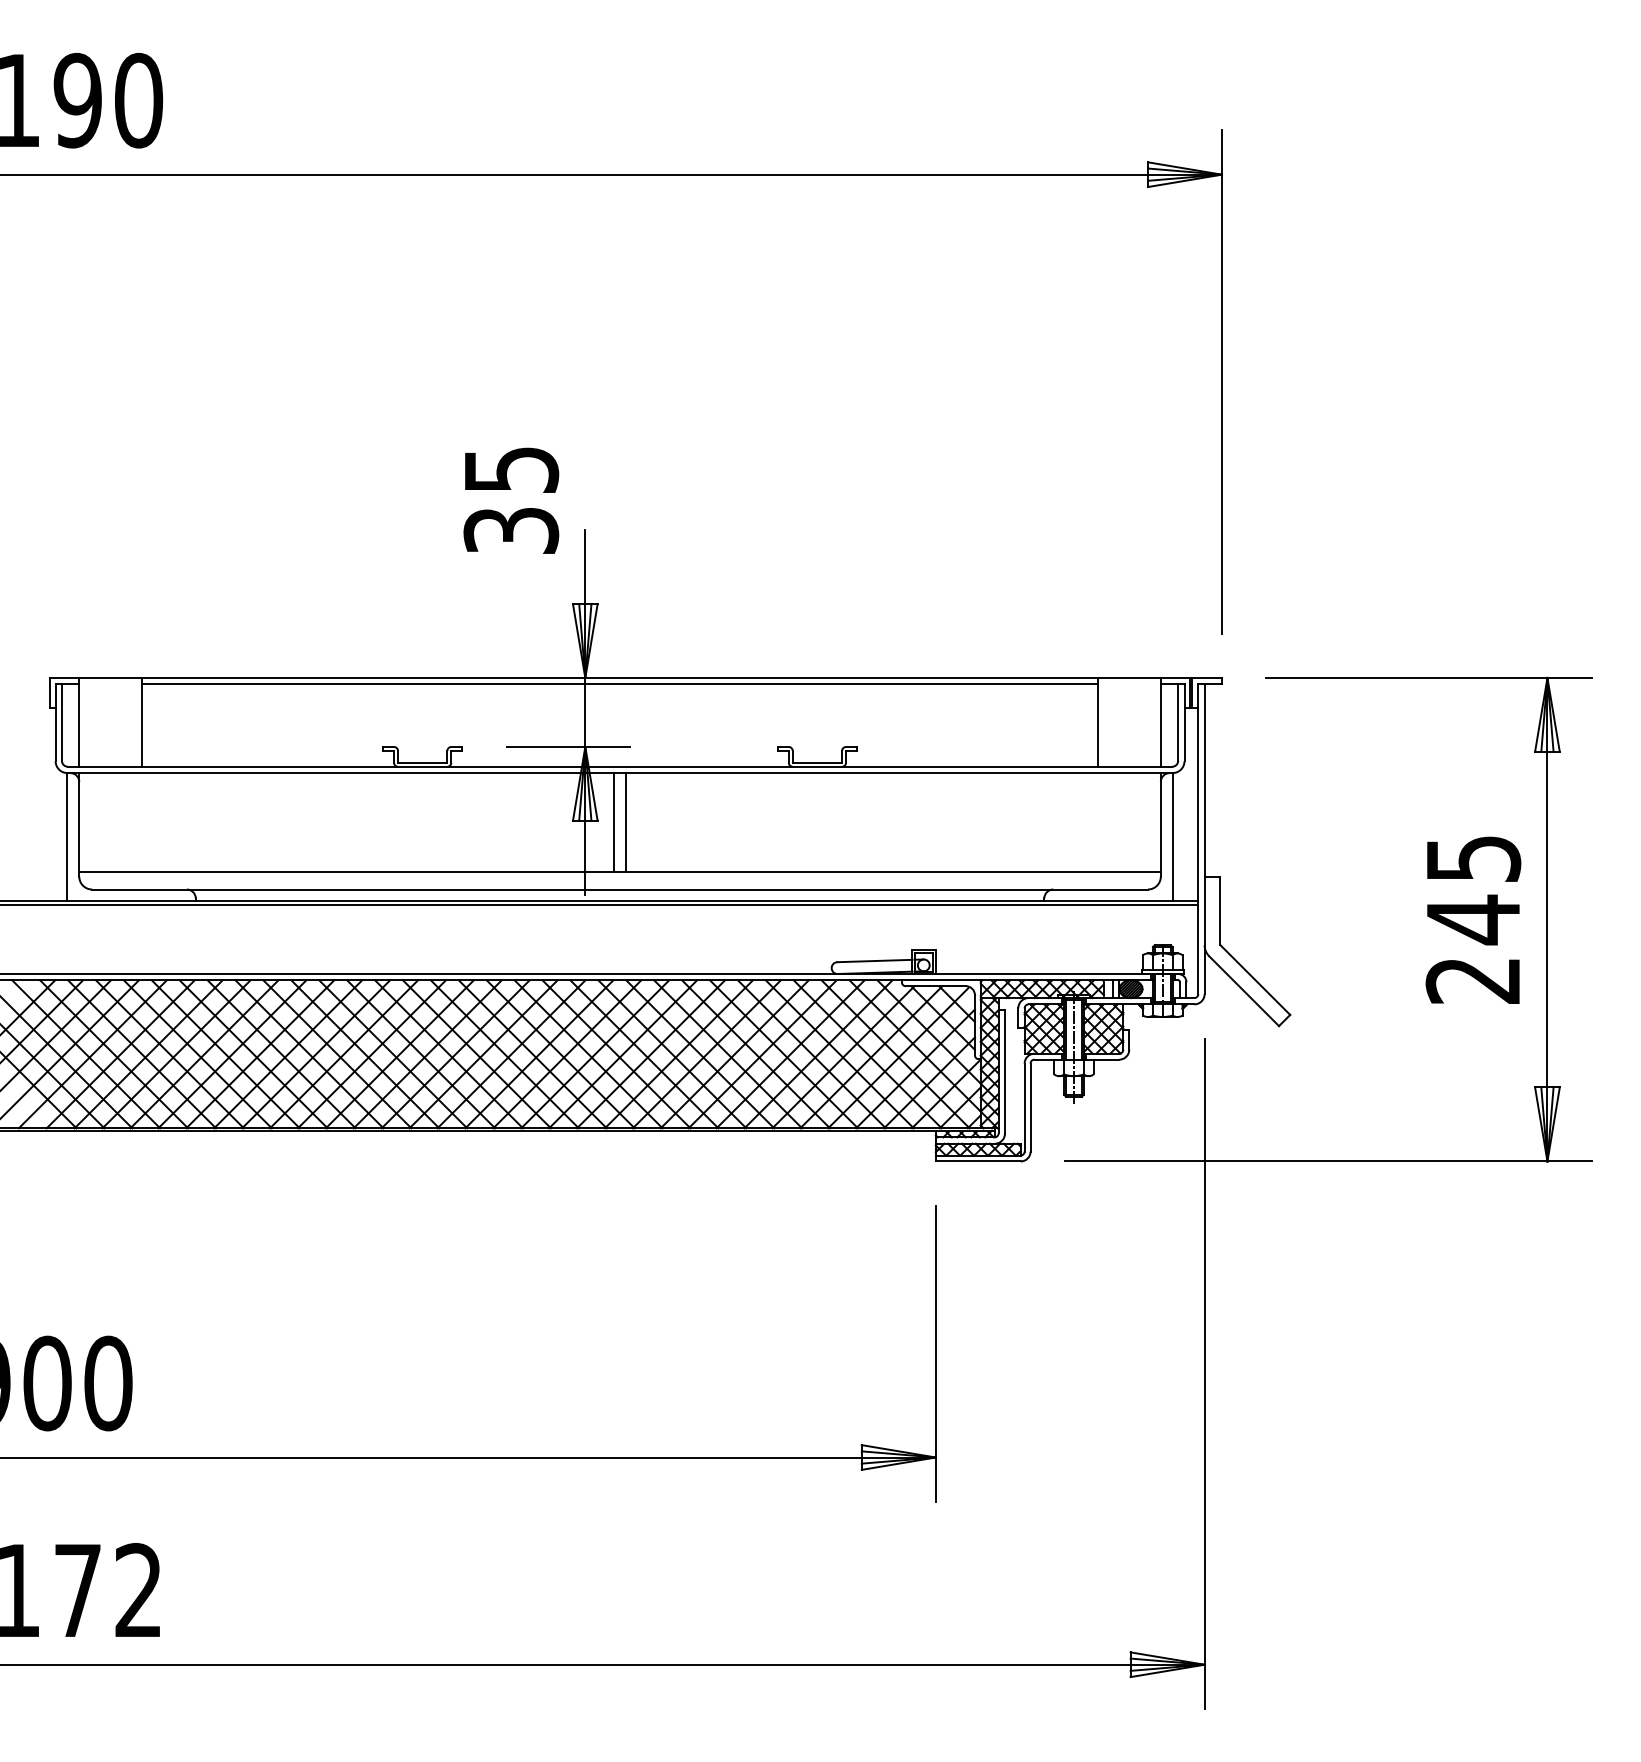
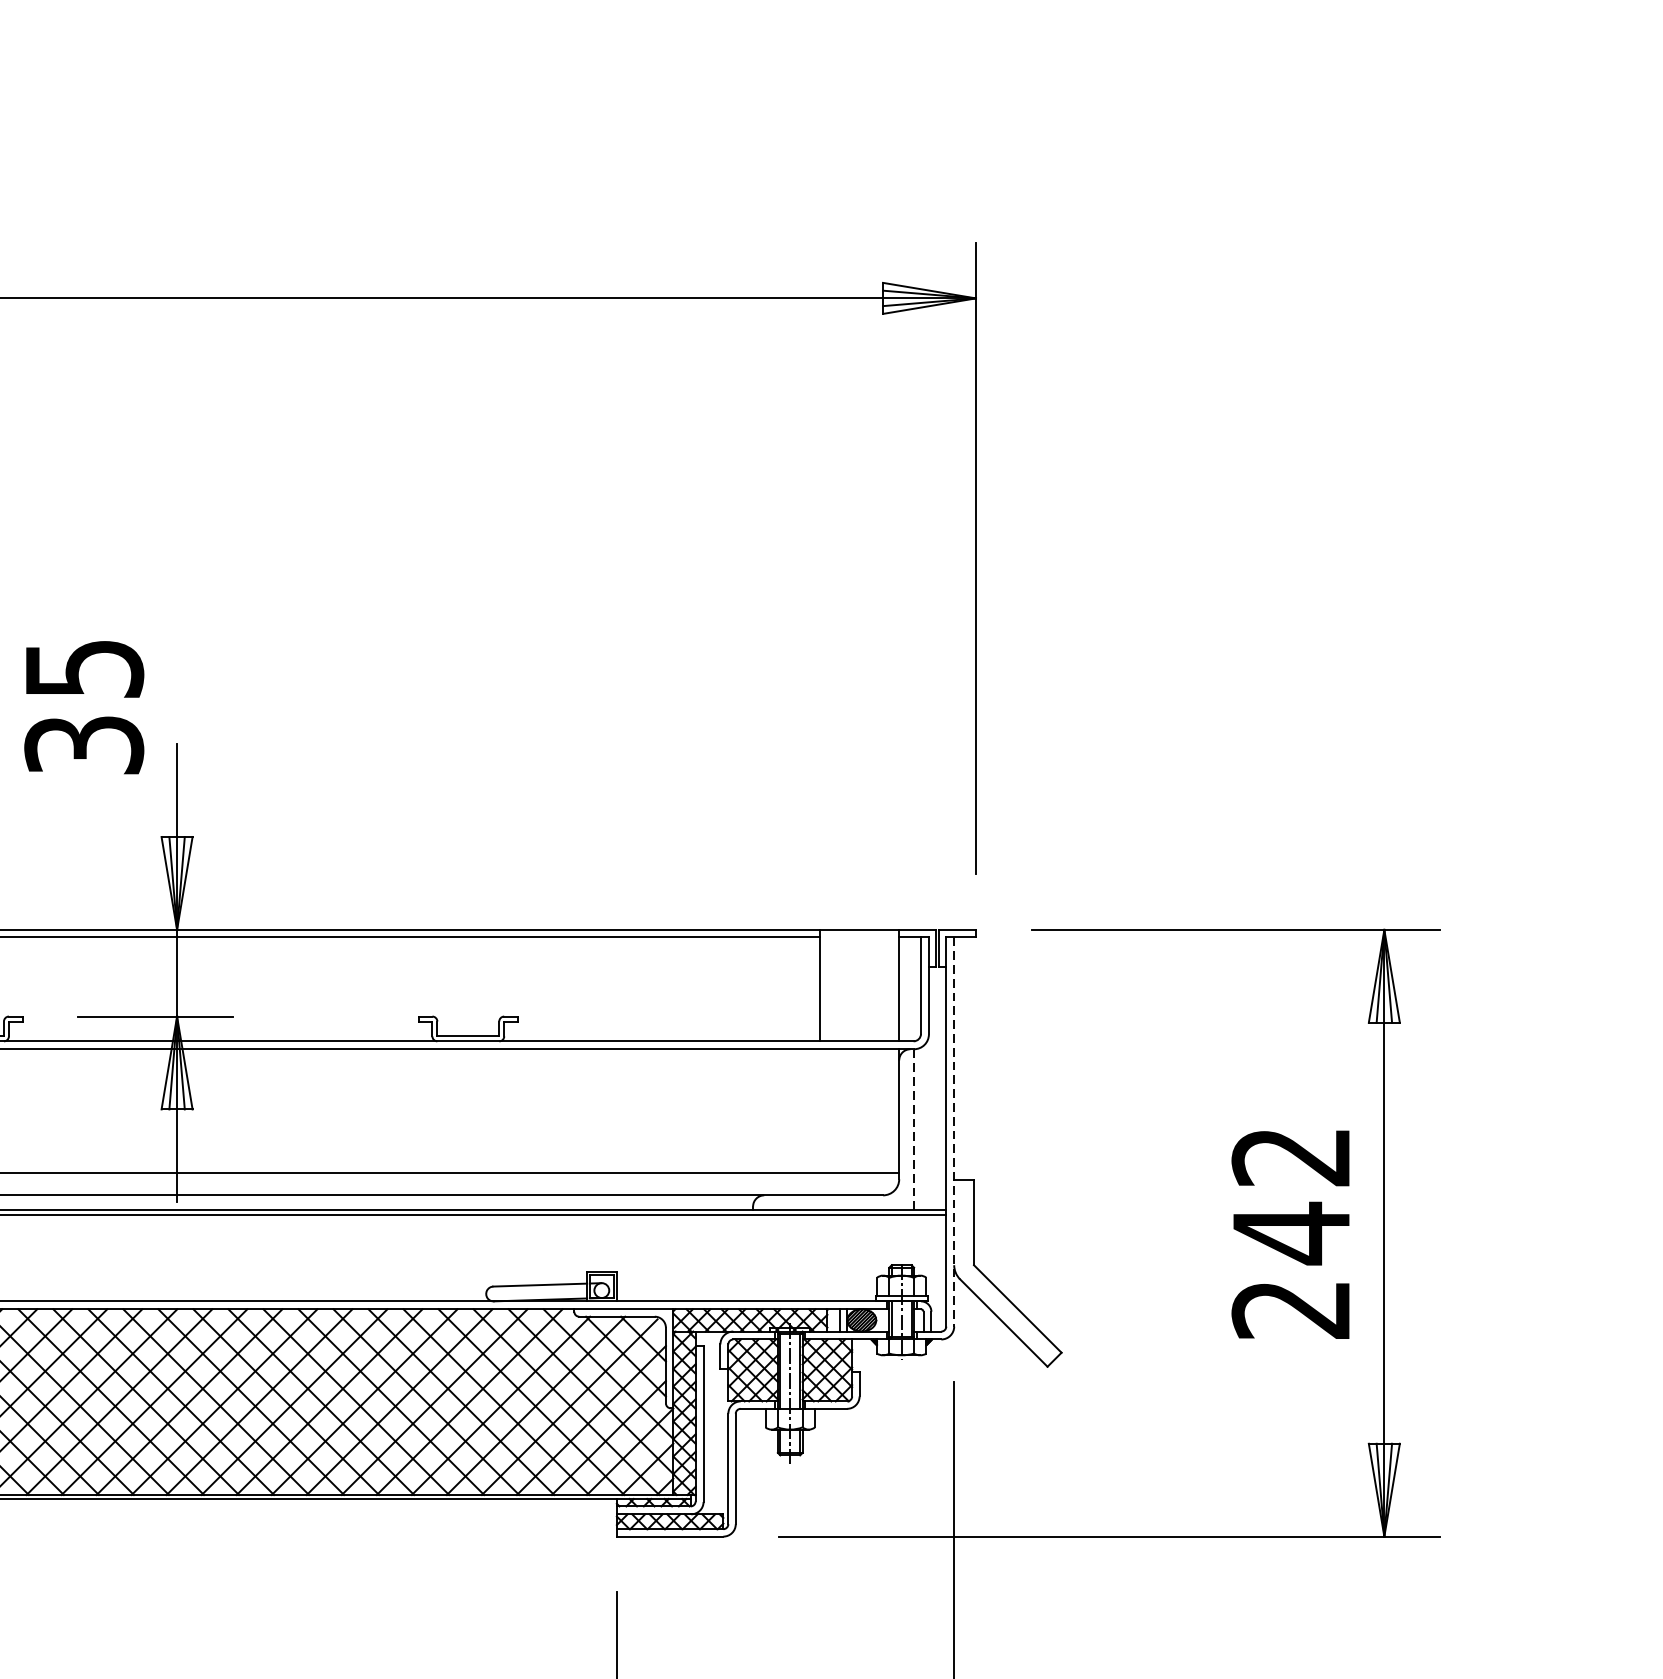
line: (614, 822) -> (213, 1111), removed
line: (625, 822) -> (227, 1111), removed
line: (1172, 836) -> (913, 1128), solid -> dashed
line: (1204, 839) -> (954, 1132), solid -> dashed
text: (1473, 859) -> (1291, 1157), 245 -> 242

